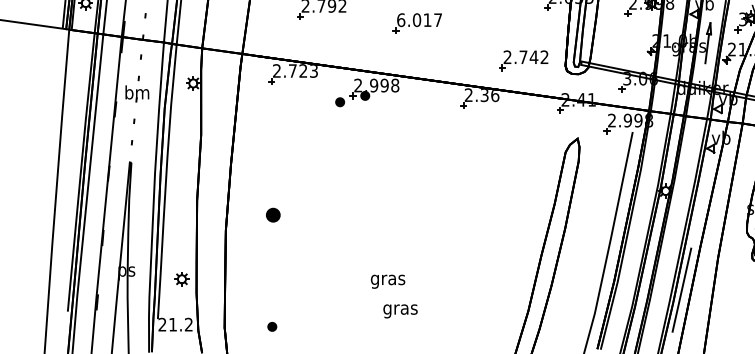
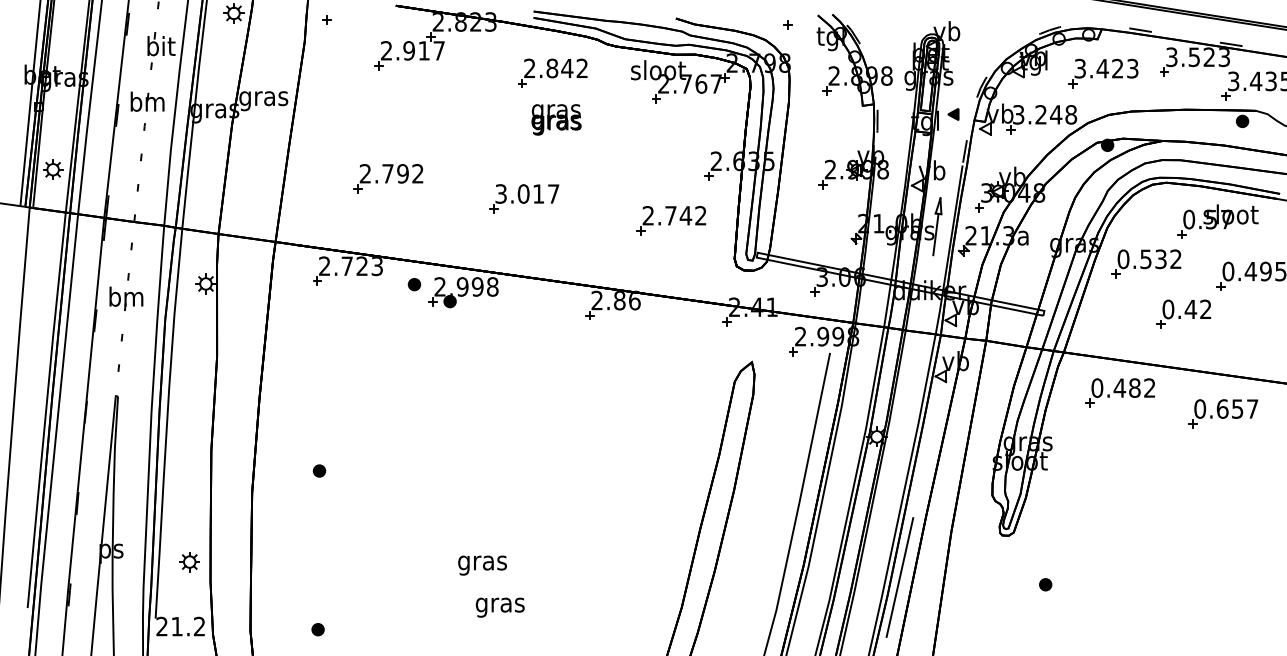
text: (401, 19) -> (501, 193), 6.017 -> 3.017
part: (523, 60) -> (671, 220), moved
text: (484, 95) -> (619, 300), 2.36 -> 2.86
part: (340, 102) -> (414, 284), moved
part: (273, 214) -> (319, 470), size x0.62

